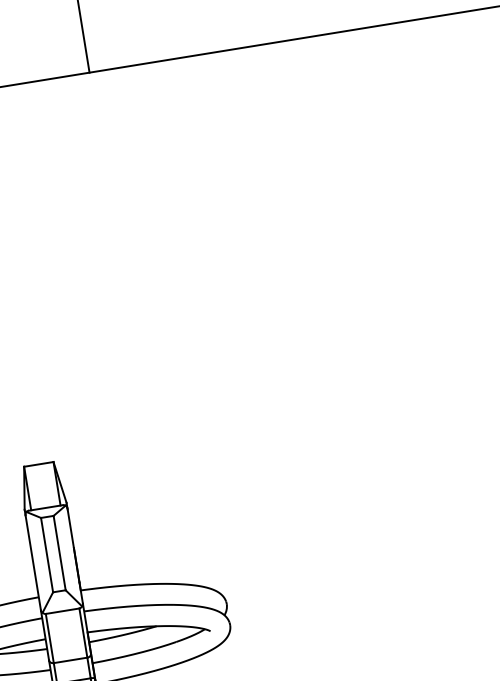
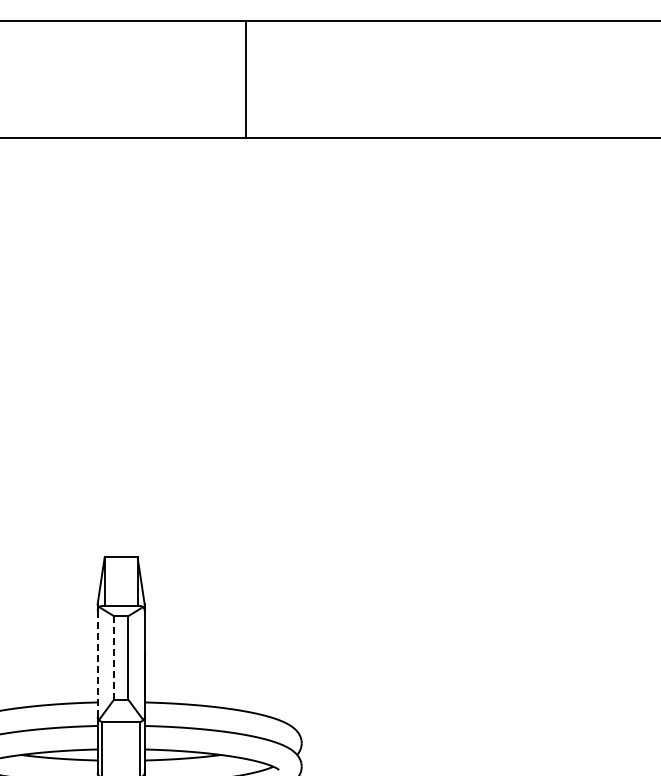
line: (47, 554) -> (114, 657), solid -> dashed
line: (33, 563) -> (97, 664), solid -> dashed

